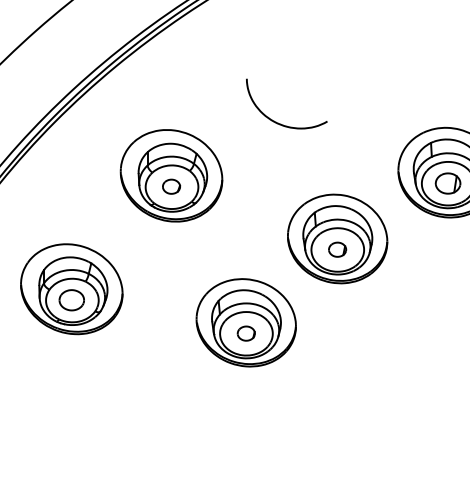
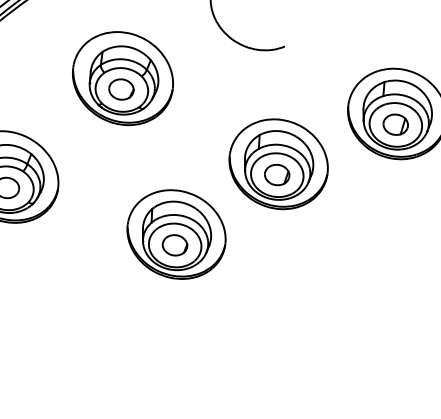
part: (171, 186) -> (121, 89), size x1.43
part: (337, 249) -> (277, 174), size x1.43
part: (246, 333) -> (175, 245), size x1.43

